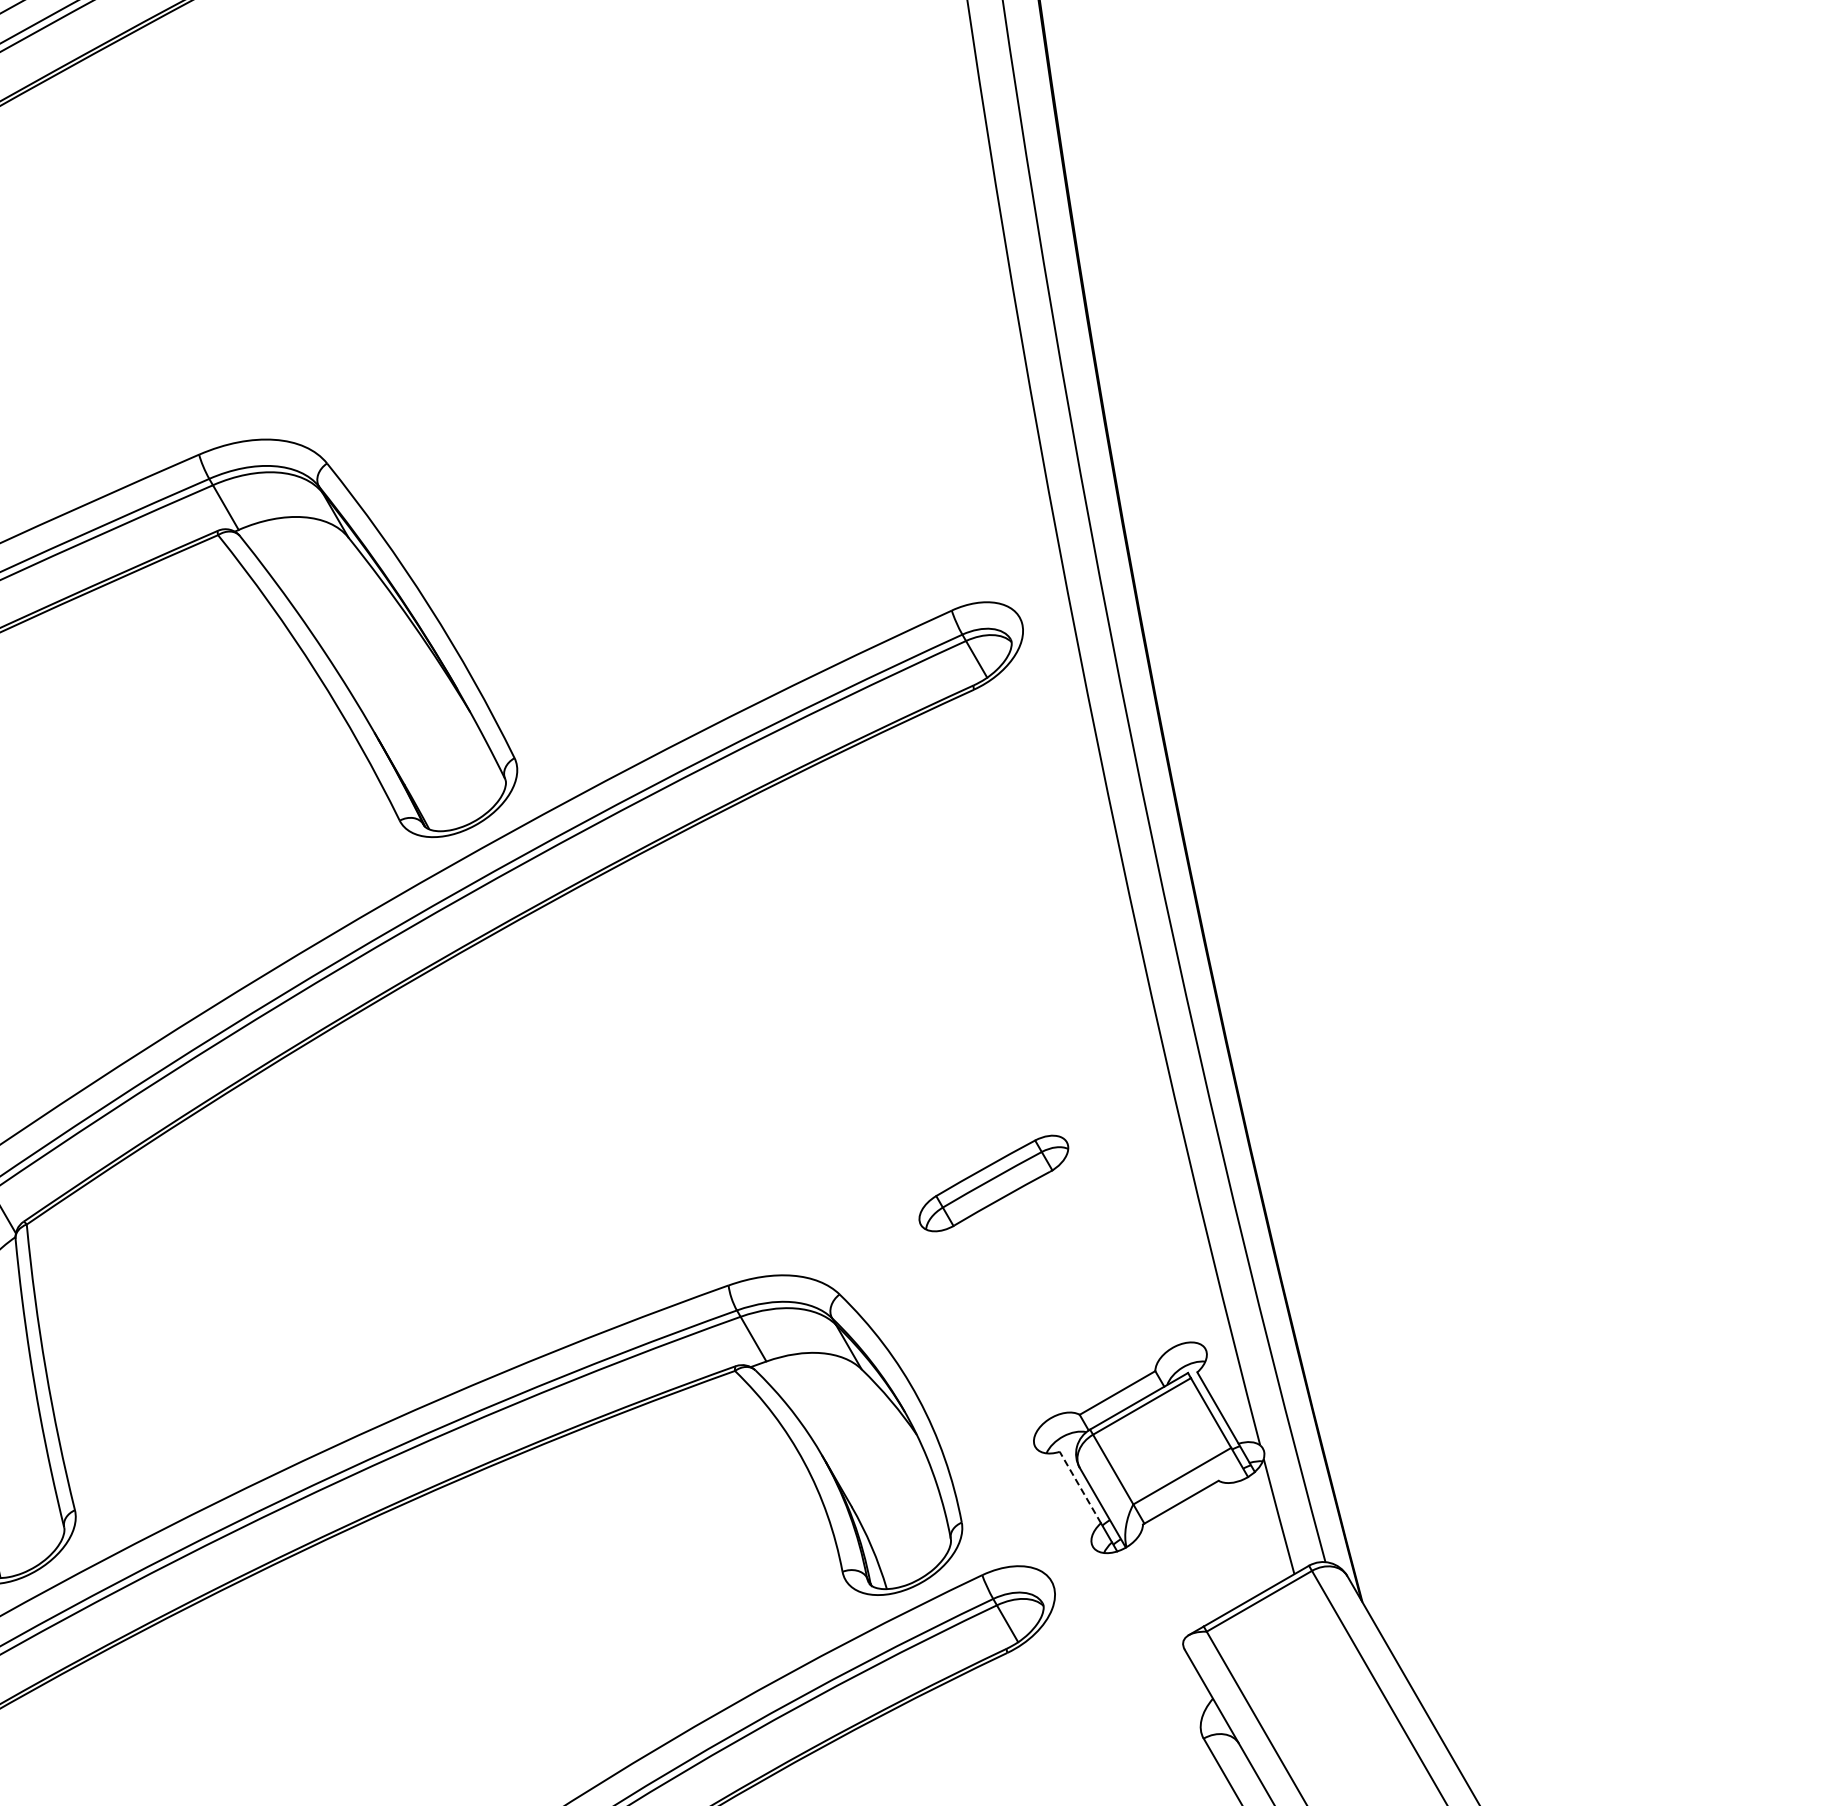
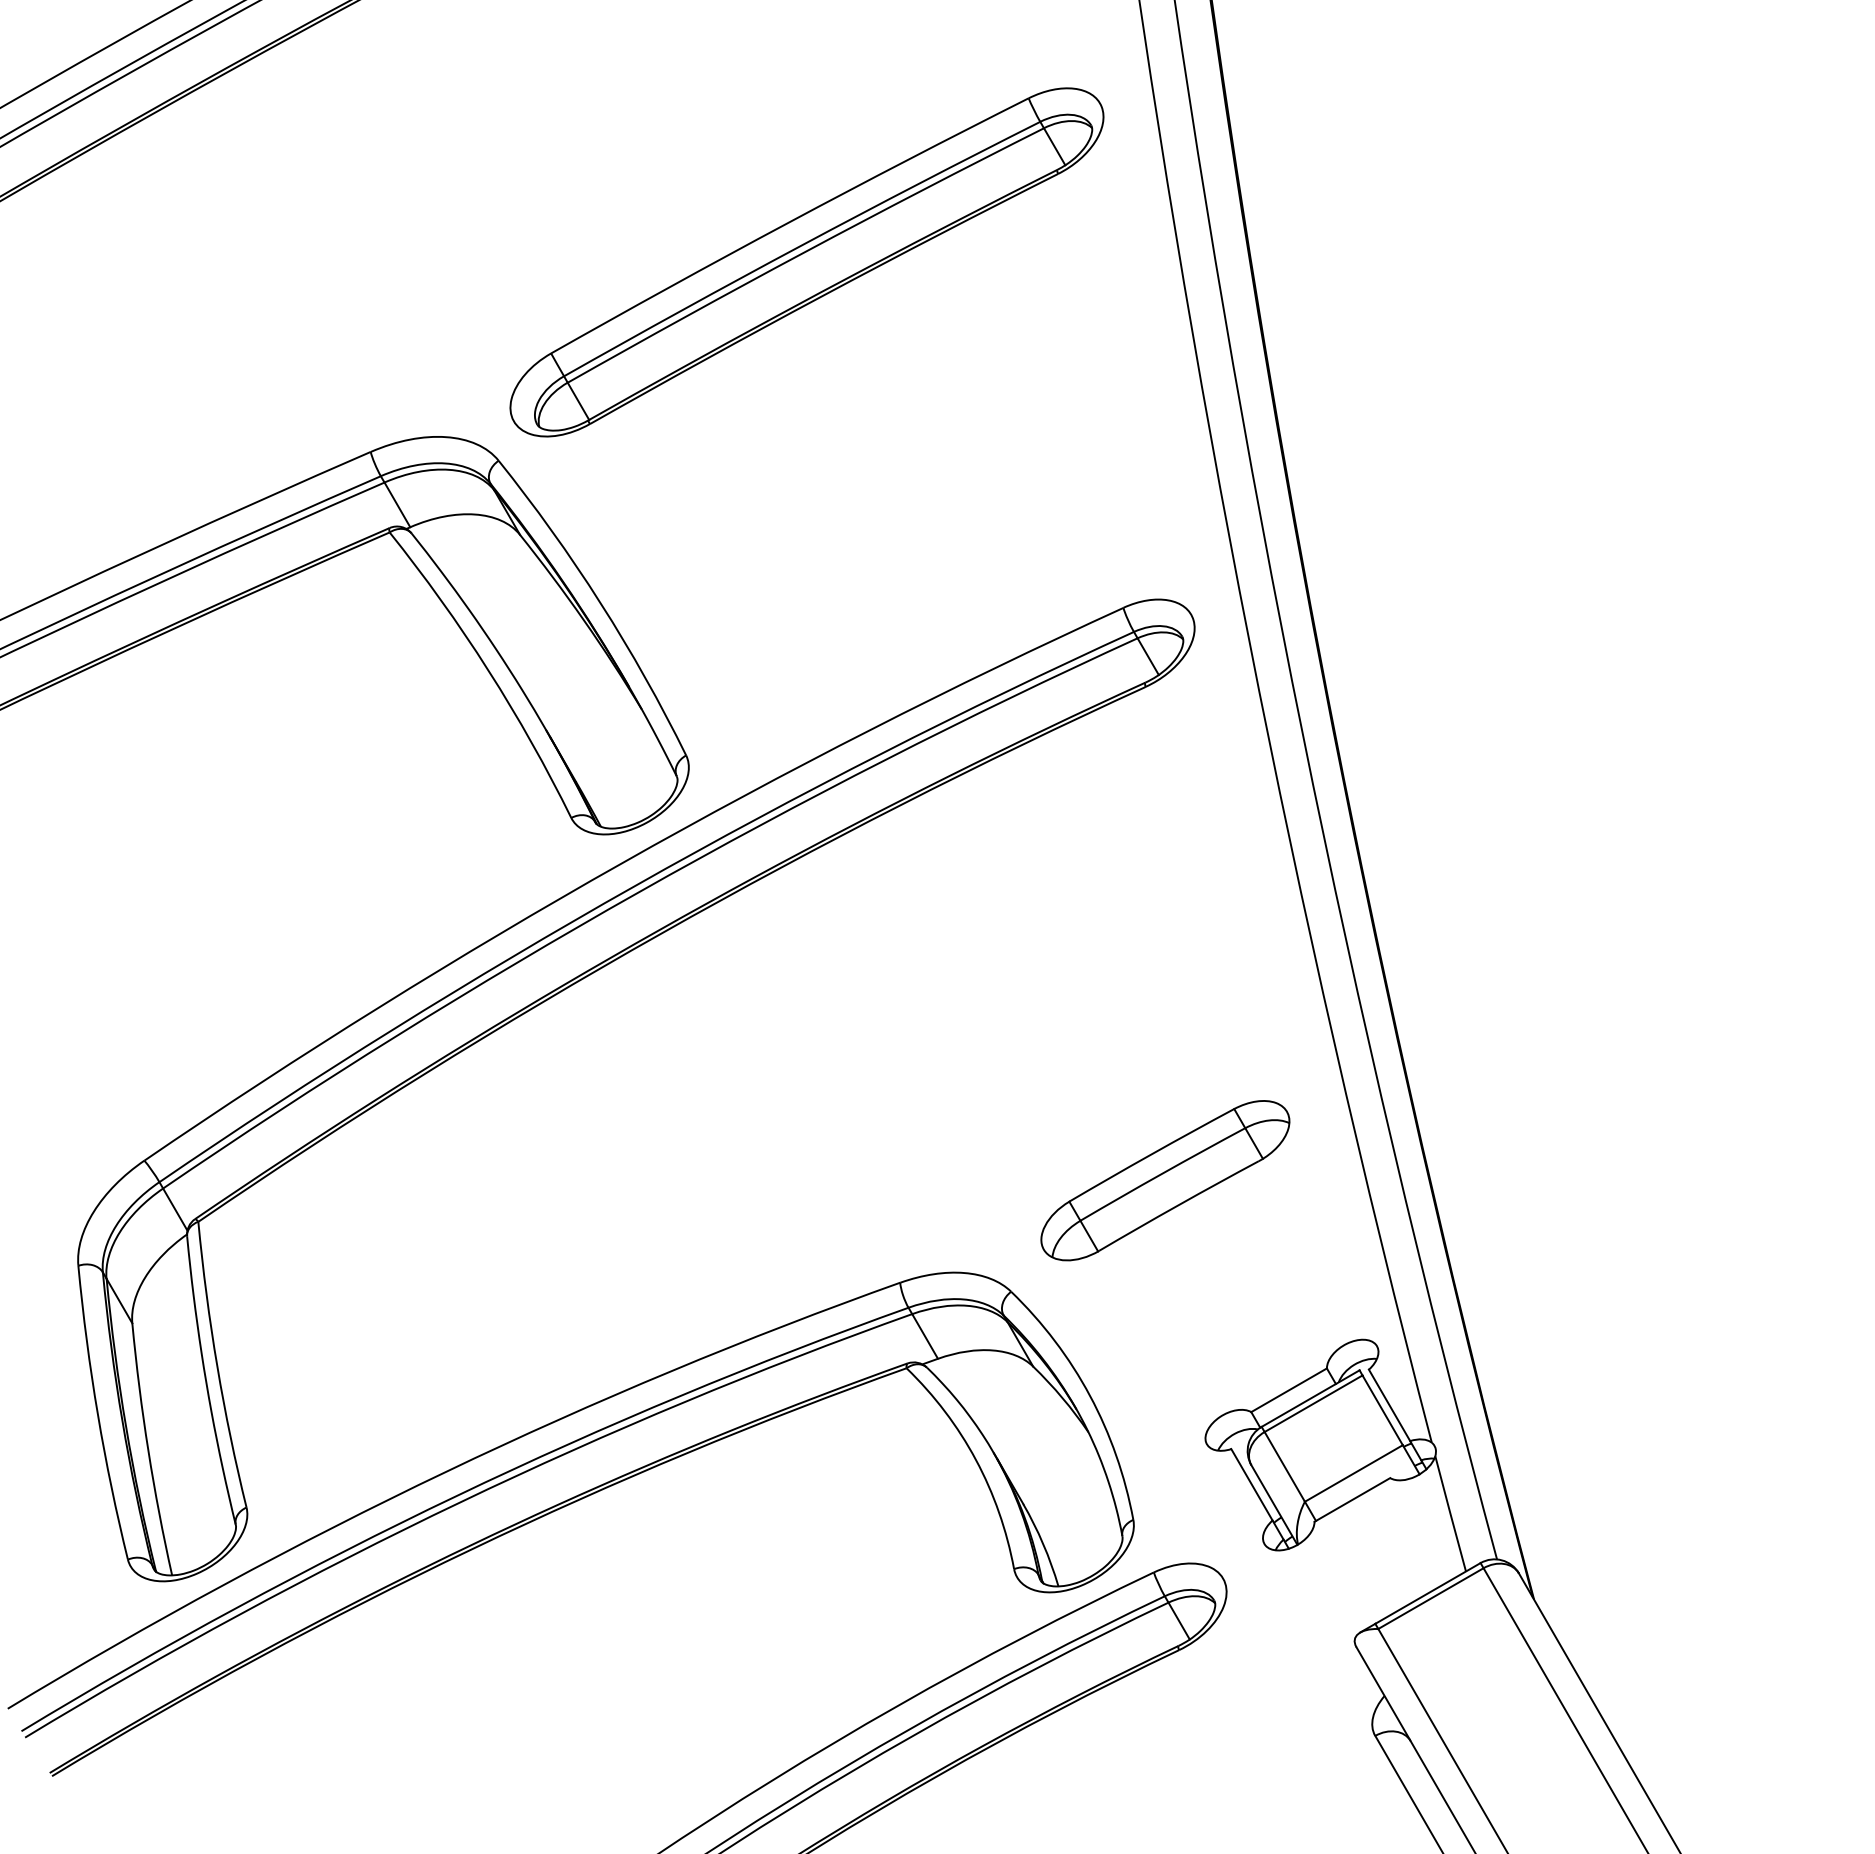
part: (634, 265) -> (806, 262), added
part: (993, 1183) -> (1165, 1180), size x1.67
line: (1079, 1487) -> (1251, 1484), dashed -> solid

